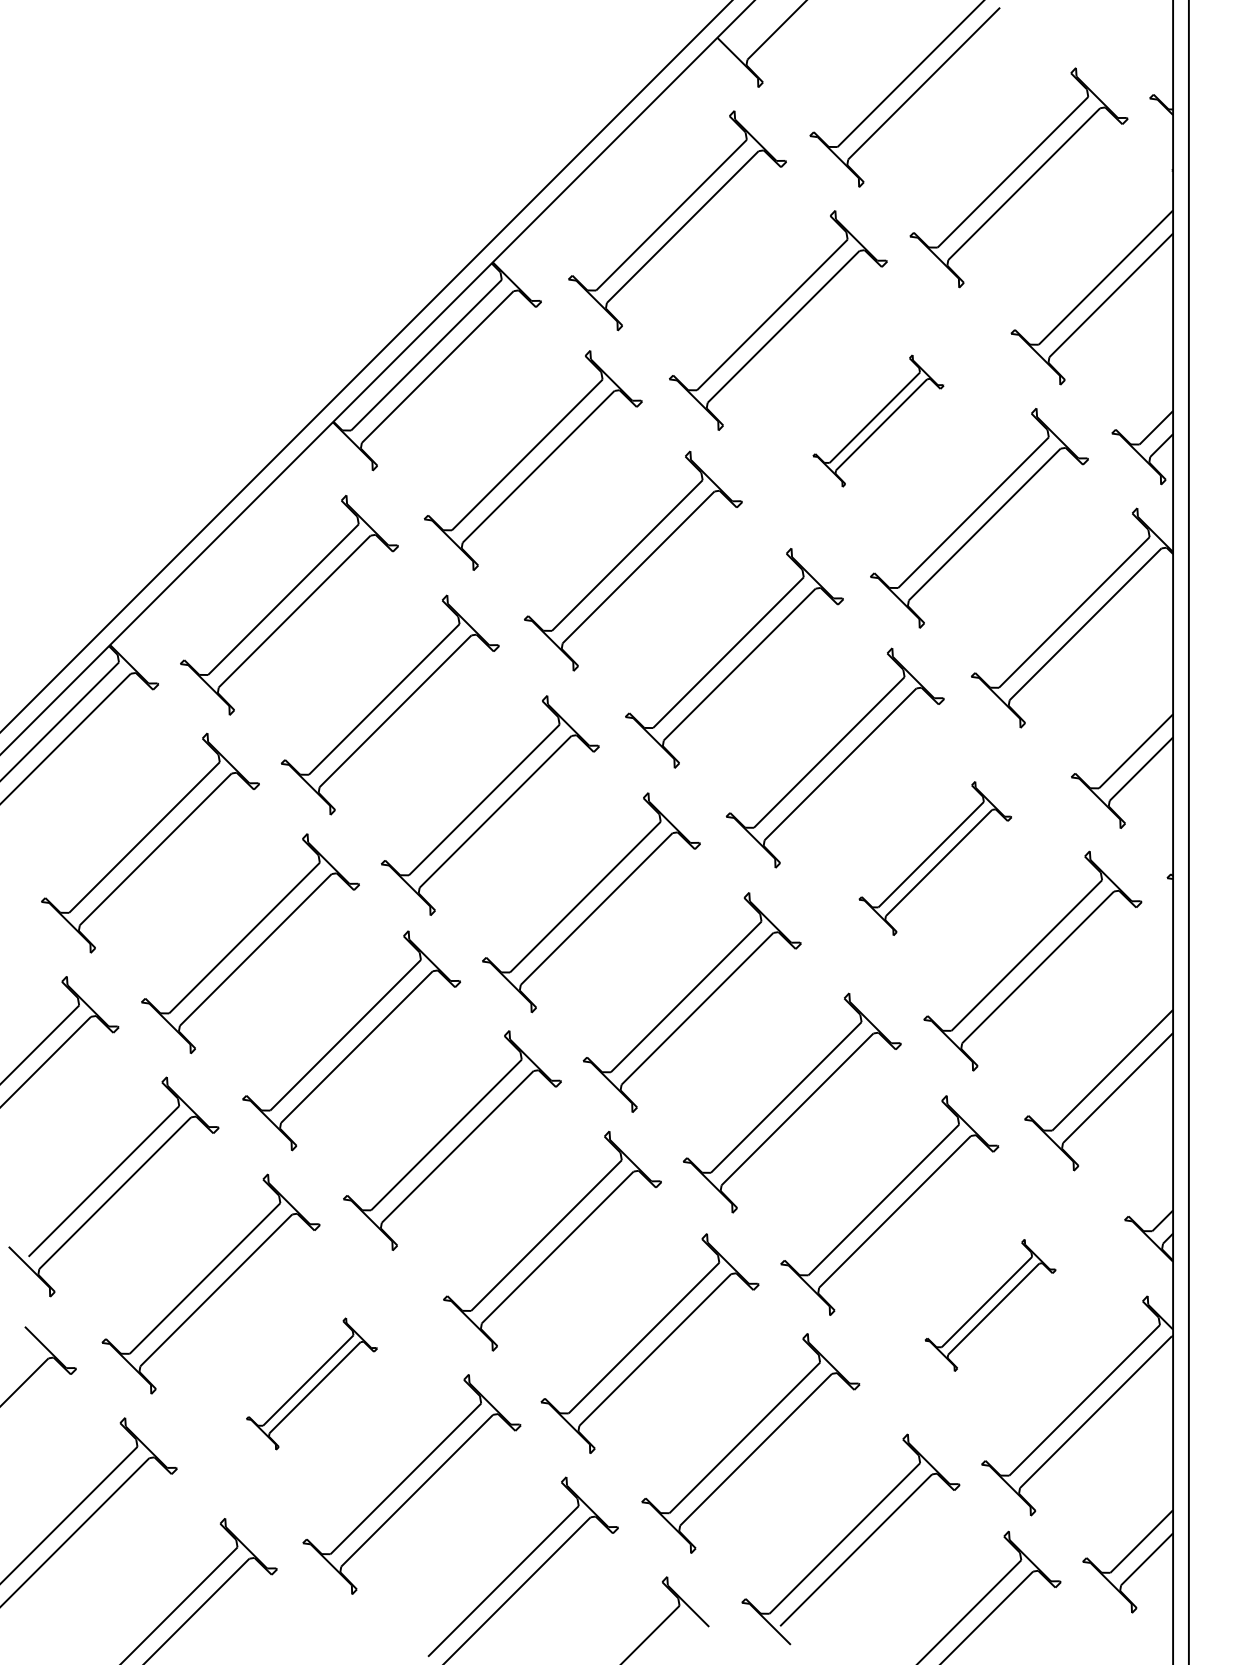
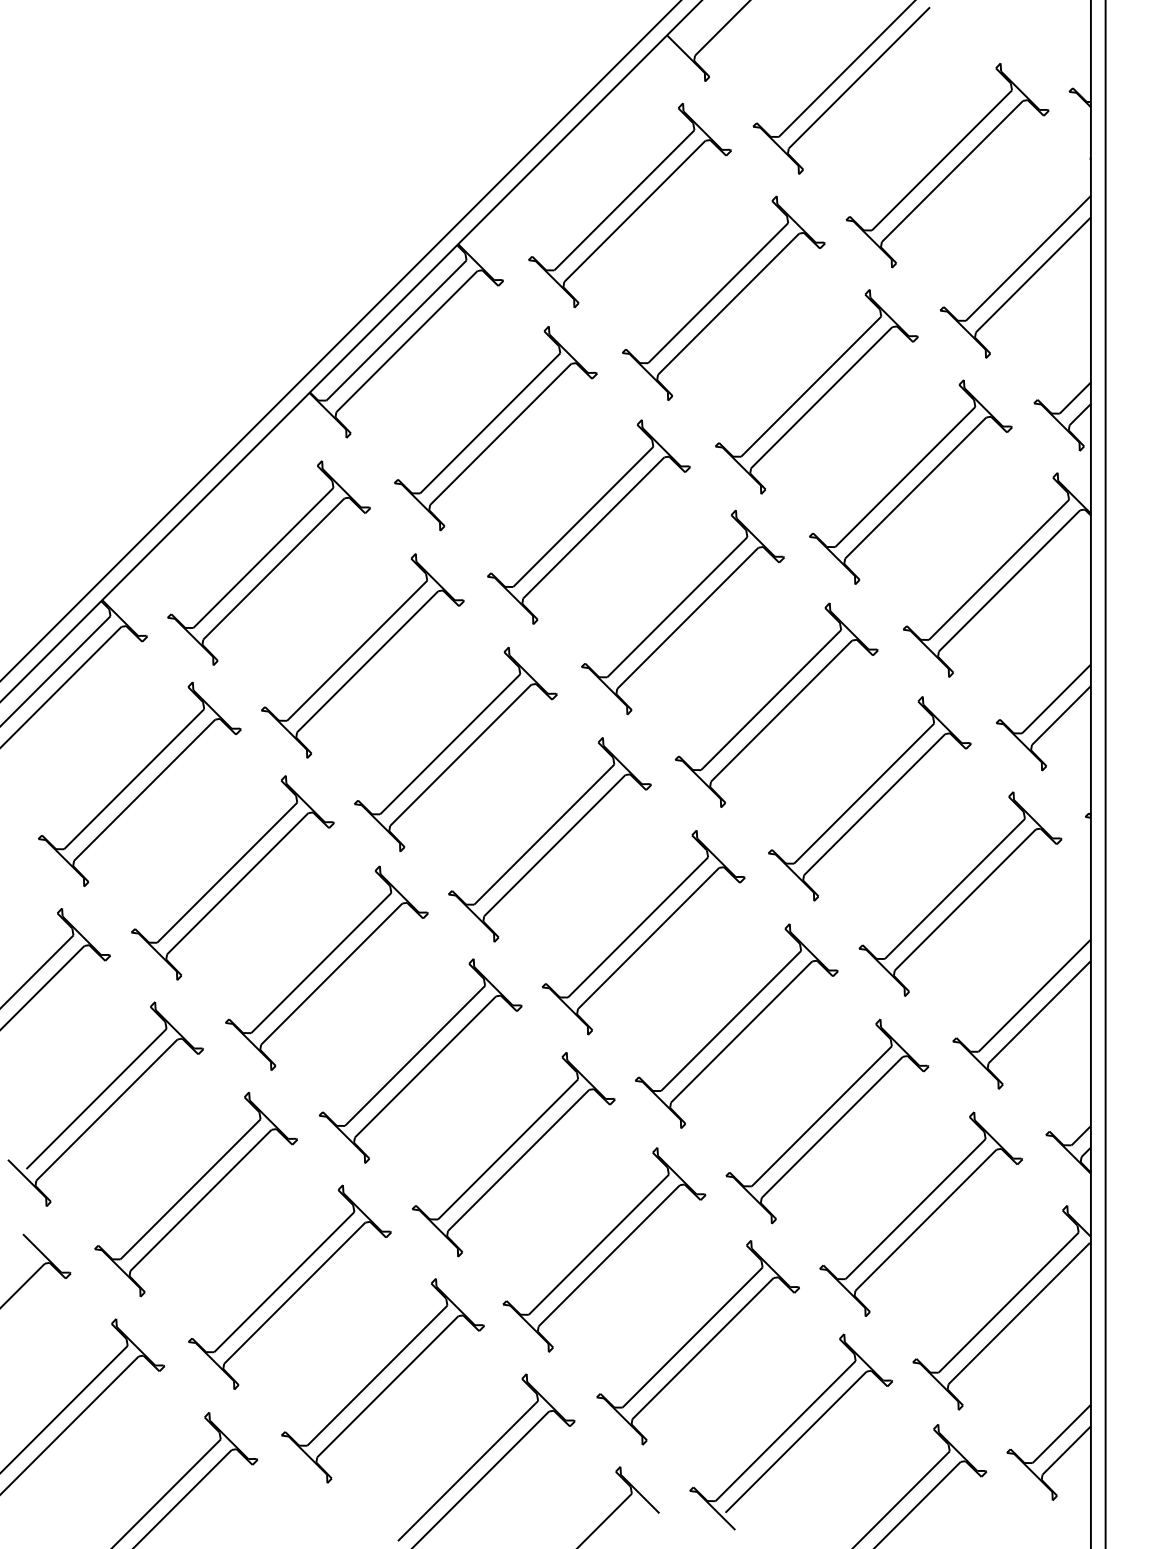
part: (878, 420) -> (816, 391), size x1.67
part: (935, 858) -> (869, 798), size x1.43
part: (990, 1305) -> (921, 1214), size x1.67
part: (311, 1383) -> (289, 1286), size x1.67

